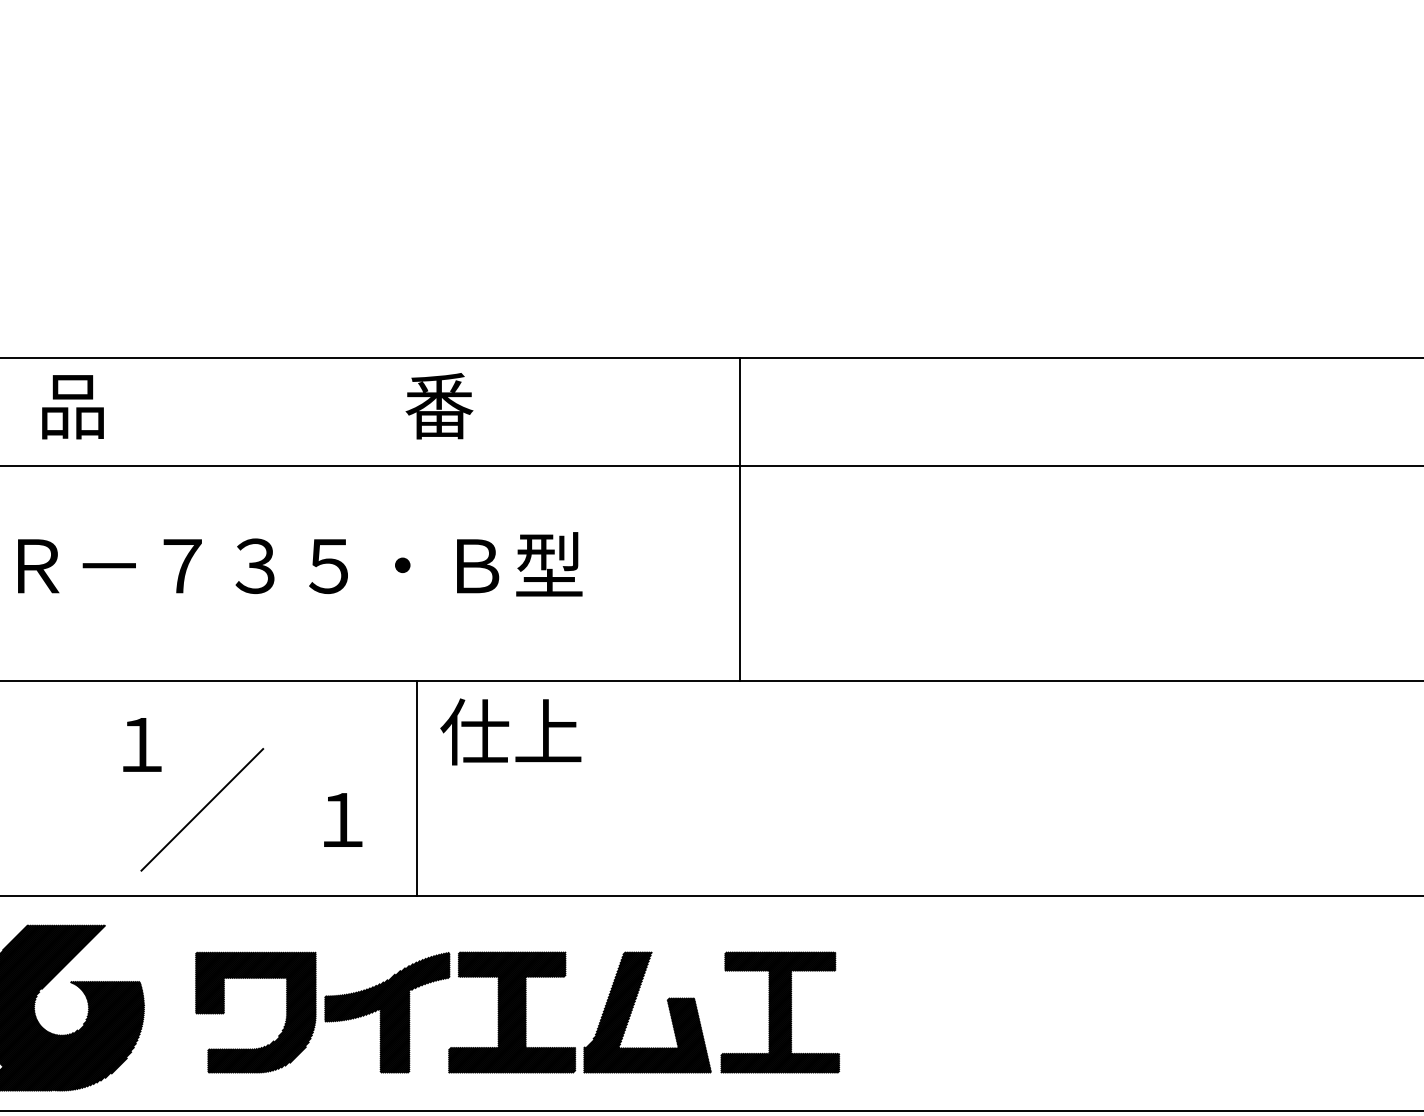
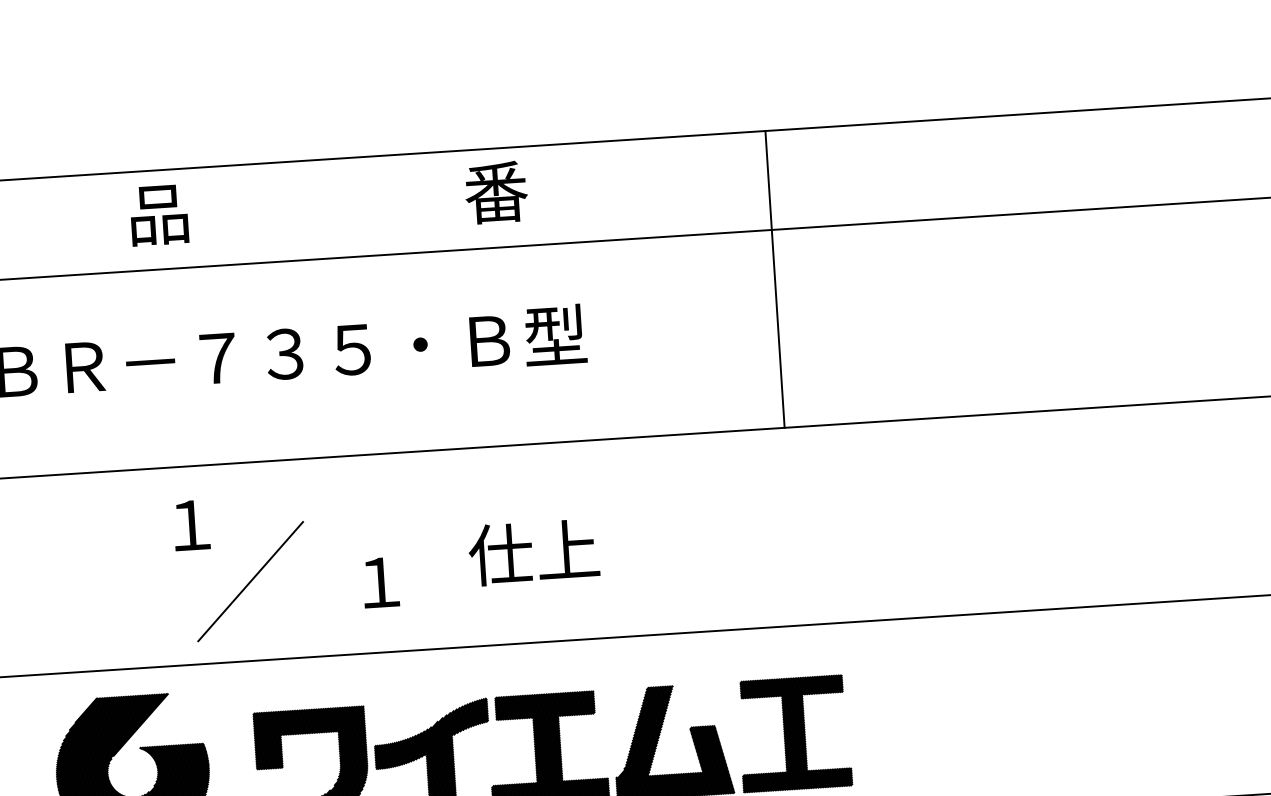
text: (257, 406) -> (328, 203), moved
line: (739, 519) -> (774, 279), moved
text: (510, 731) -> (533, 551), moved
line: (417, 787) -> (447, 548), removed

